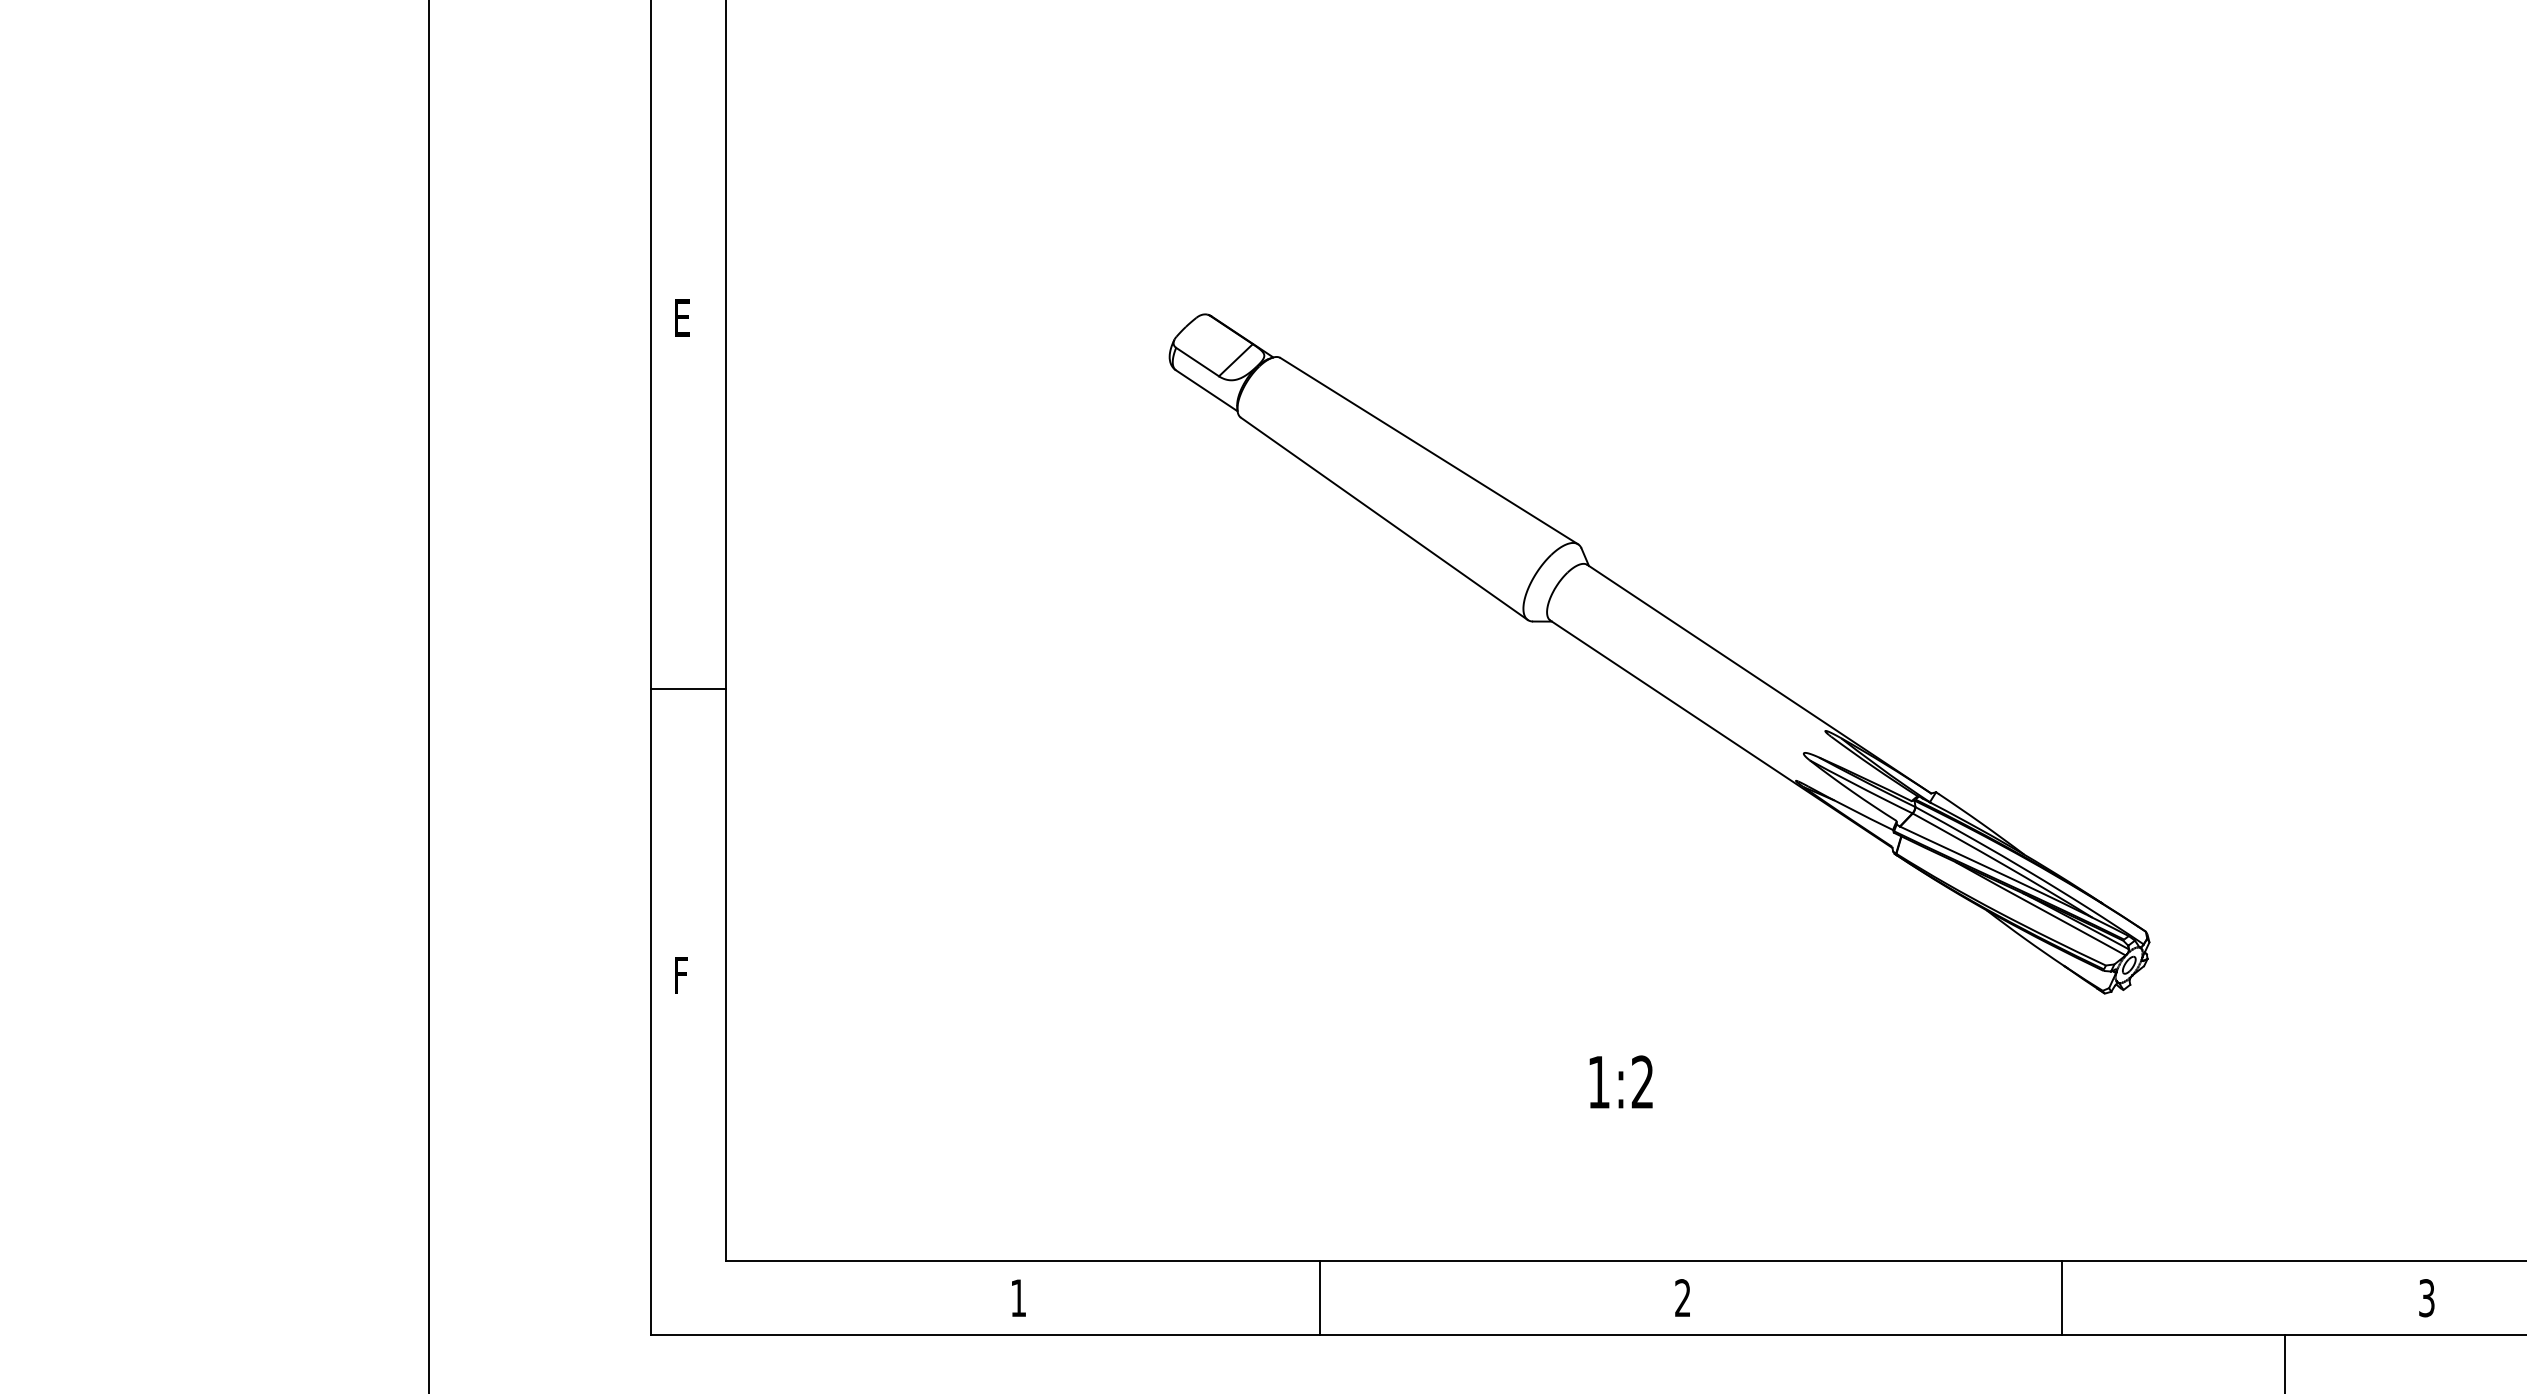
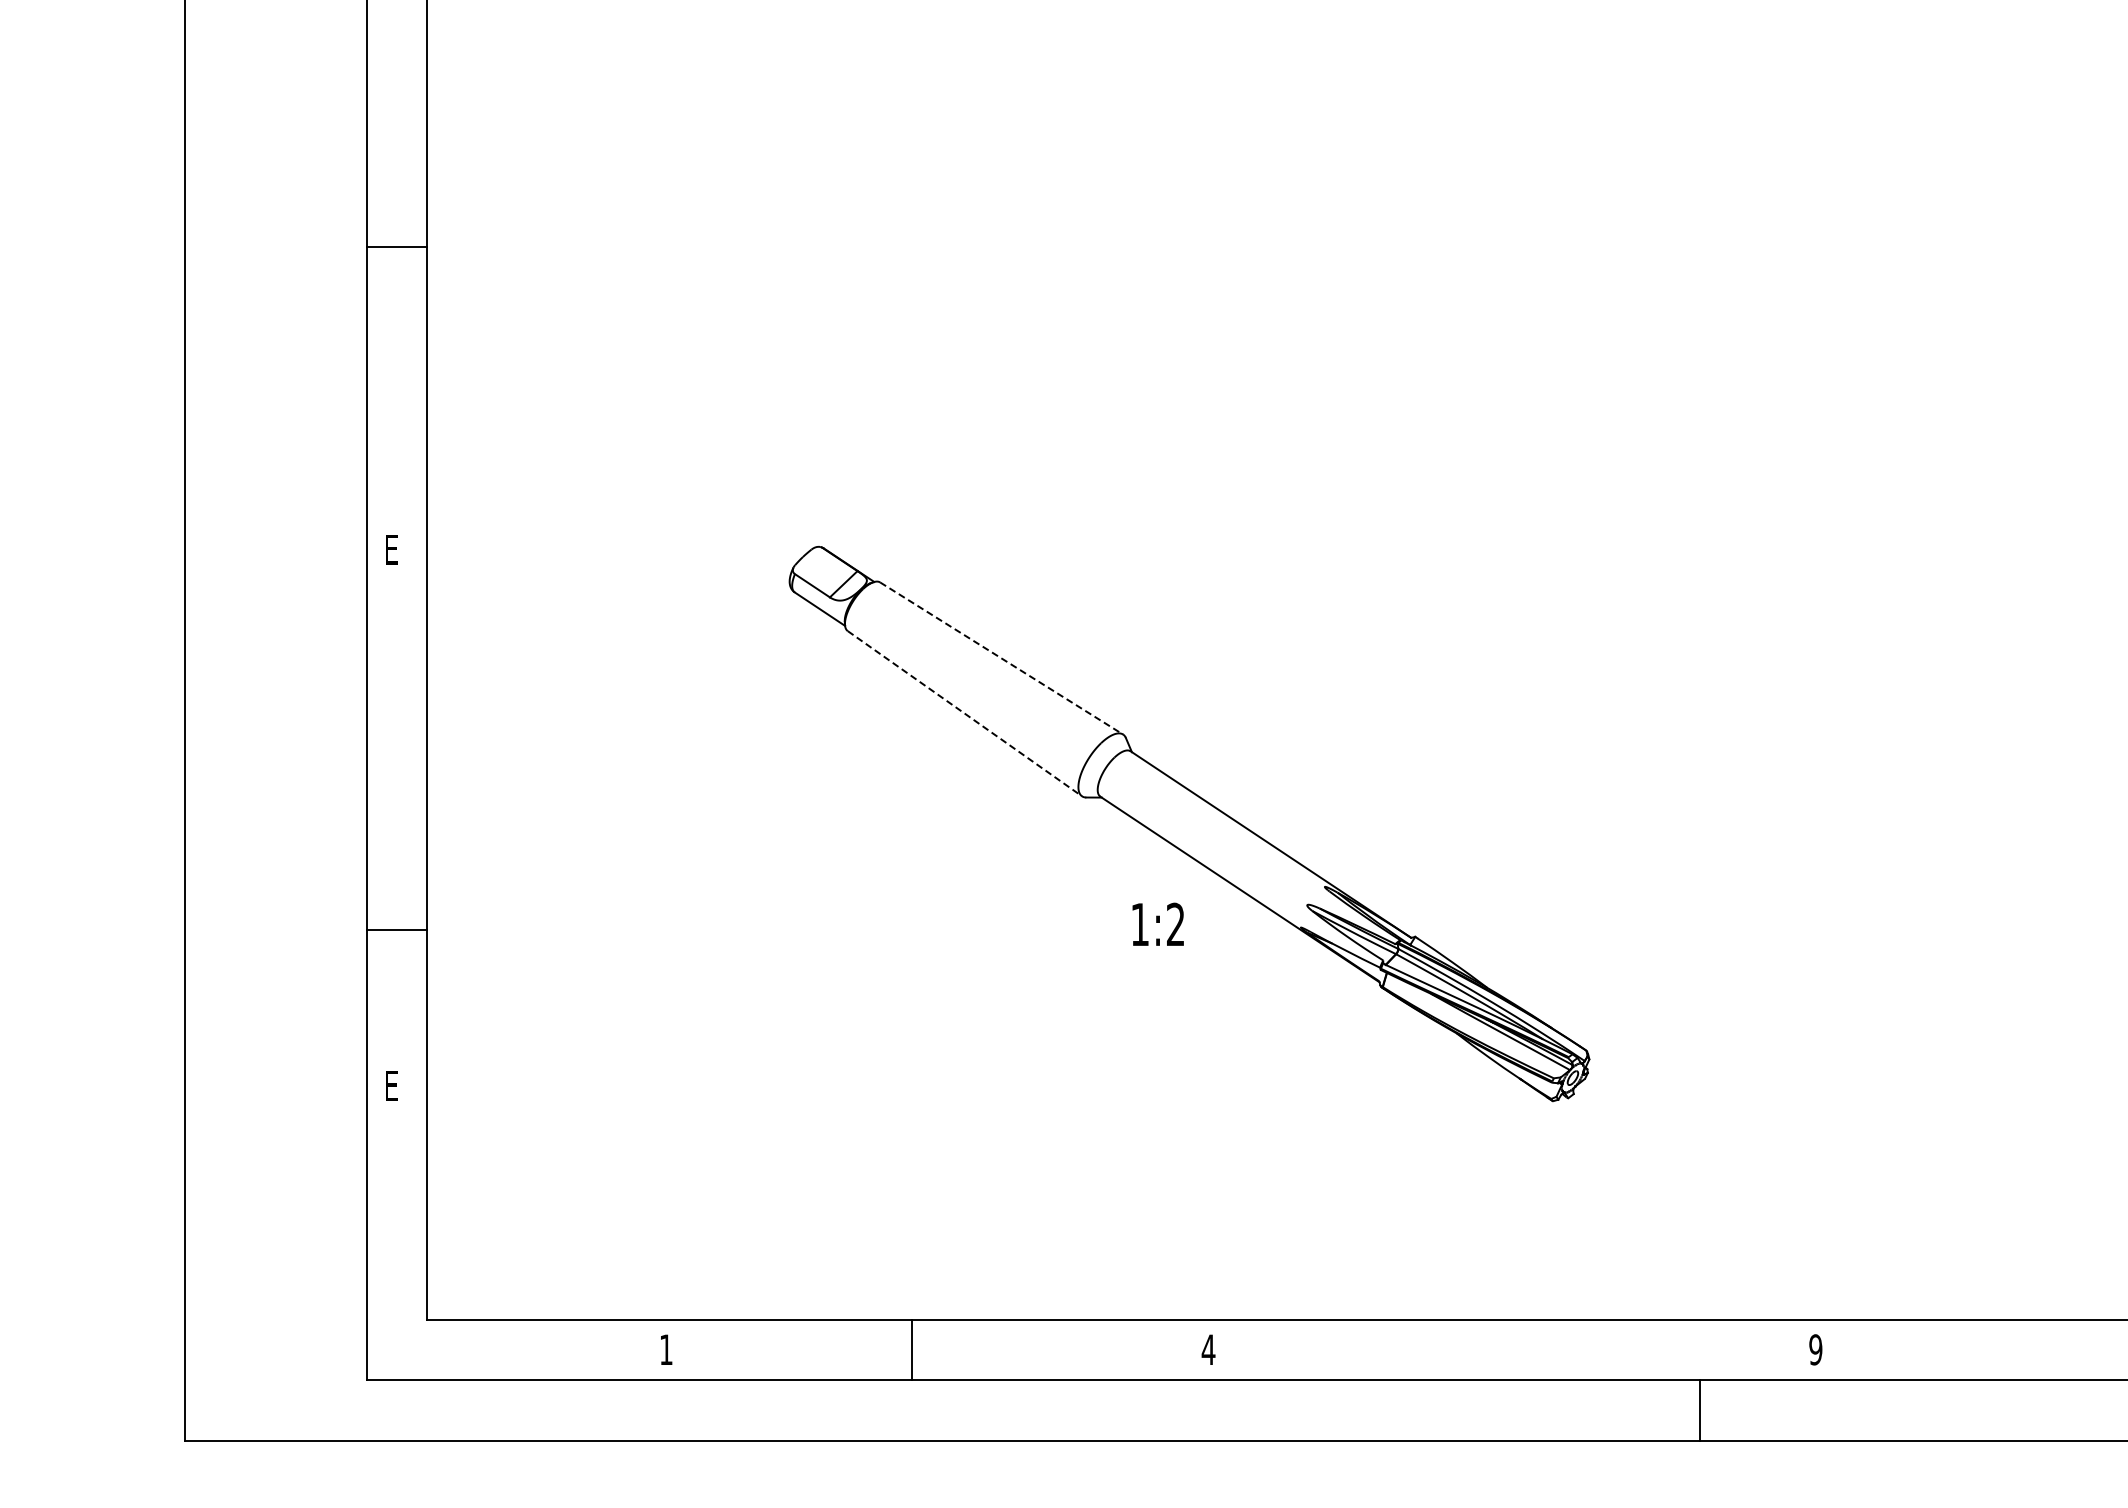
line: (1430, 451) -> (1002, 658), solid -> dashed
line: (1385, 518) -> (965, 713), solid -> dashed
line: (688, 688) -> (396, 929), moved
text: (683, 974) -> (392, 1085), F -> E
text: (1620, 1080) -> (1157, 923), moved
text: (1682, 1297) -> (1208, 1349), 2 -> 4
line: (2062, 1297) -> (1518, 1349), removed
text: (2426, 1297) -> (1815, 1349), 3 -> 9

